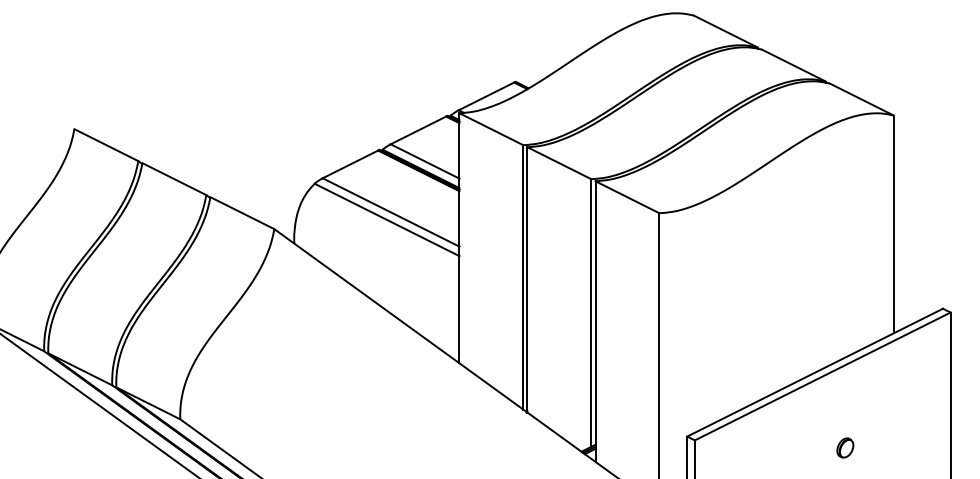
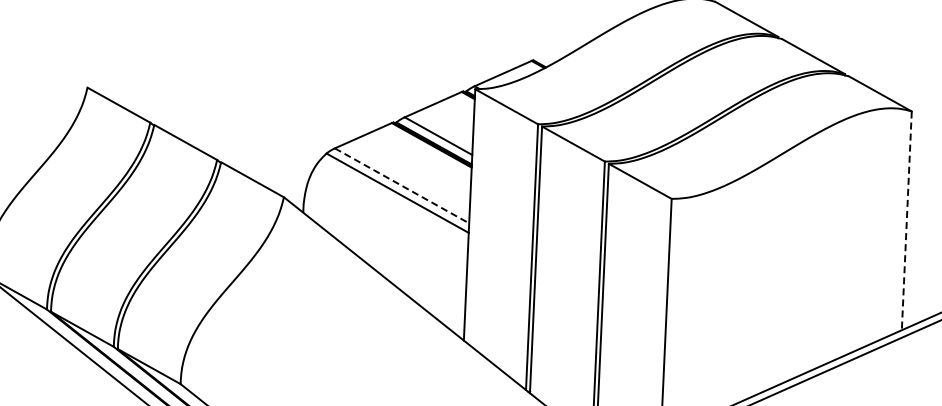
line: (391, 212) -> (402, 185), solid -> dashed
line: (893, 224) -> (906, 220), solid -> dashed

